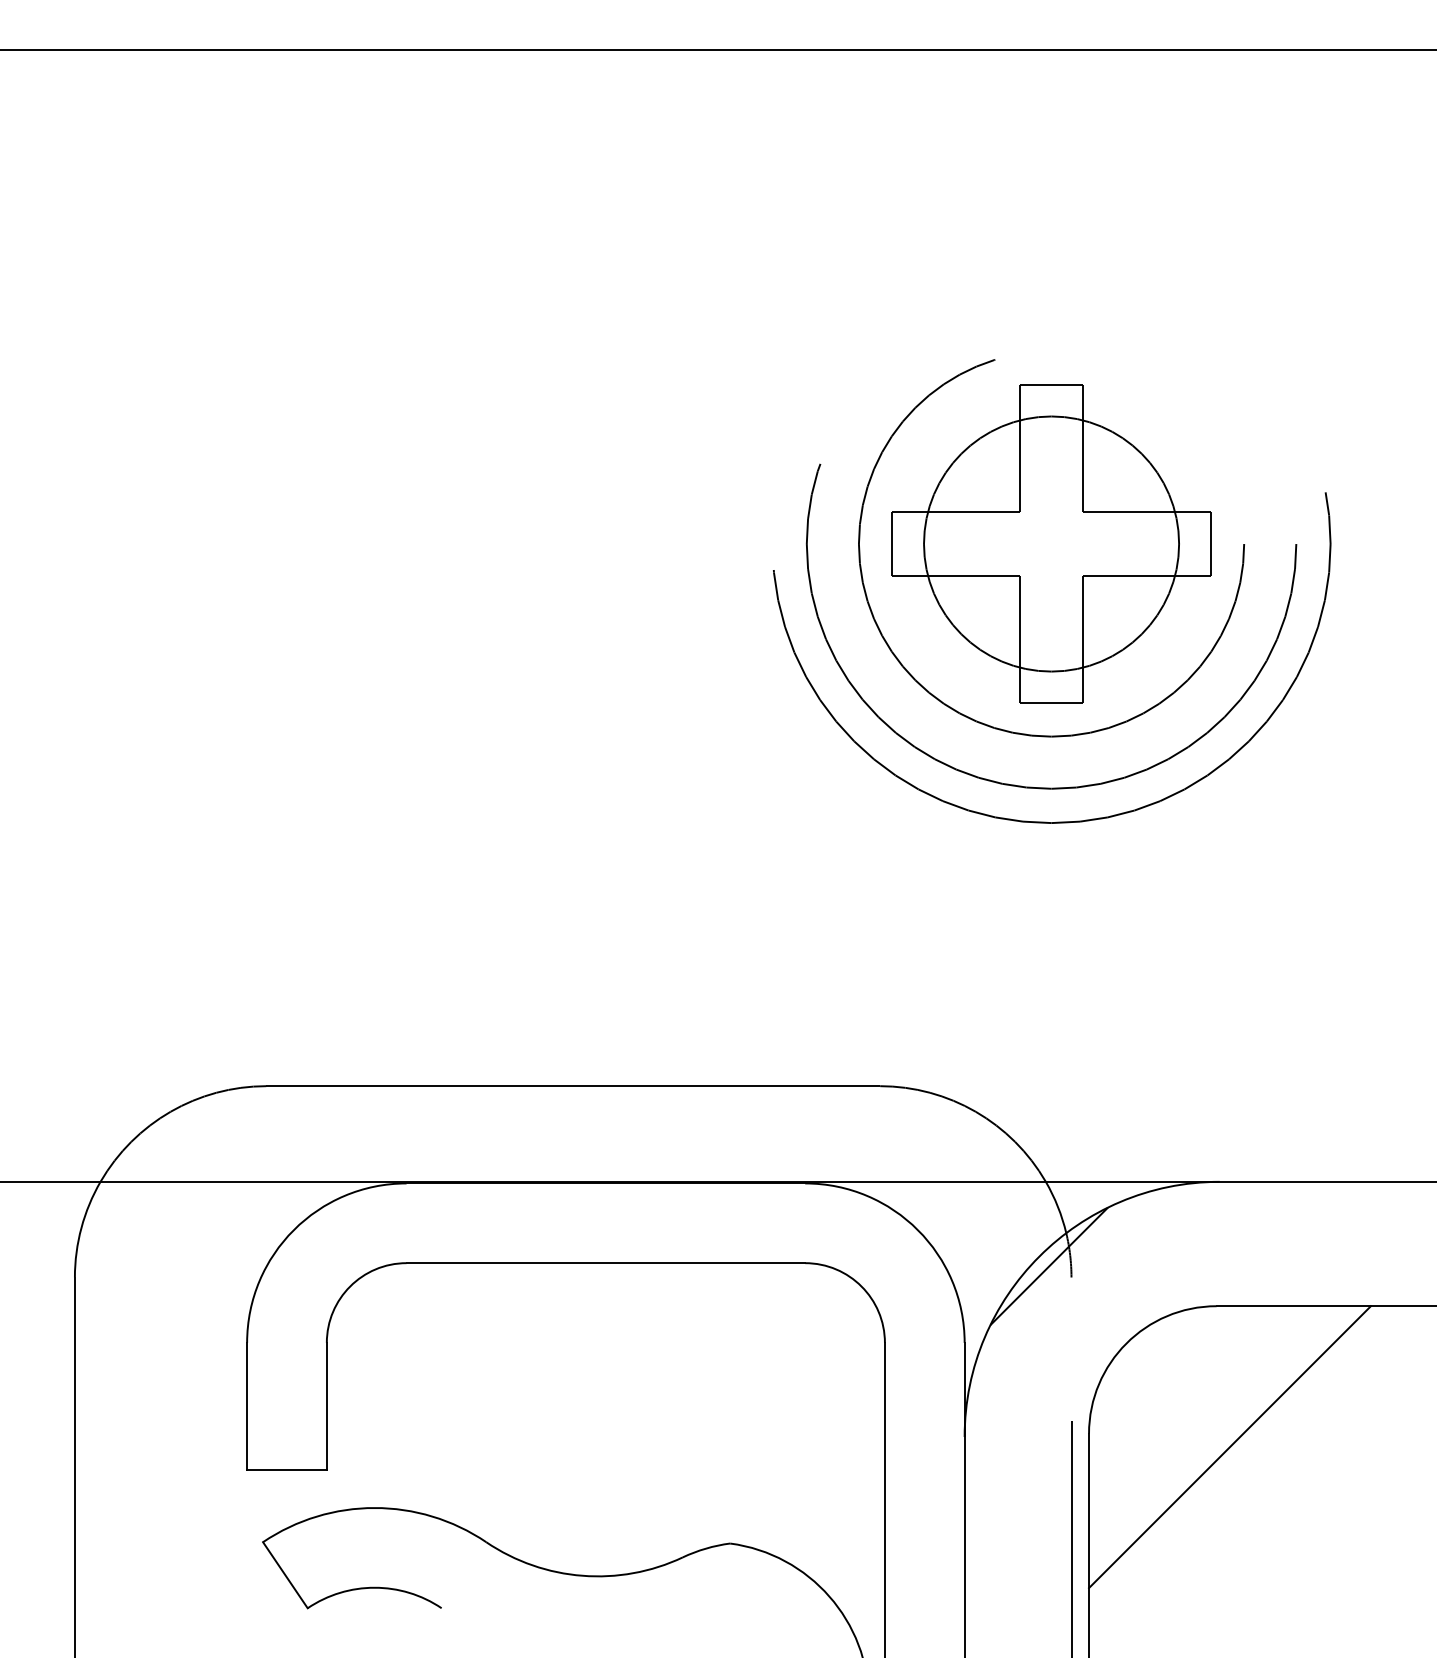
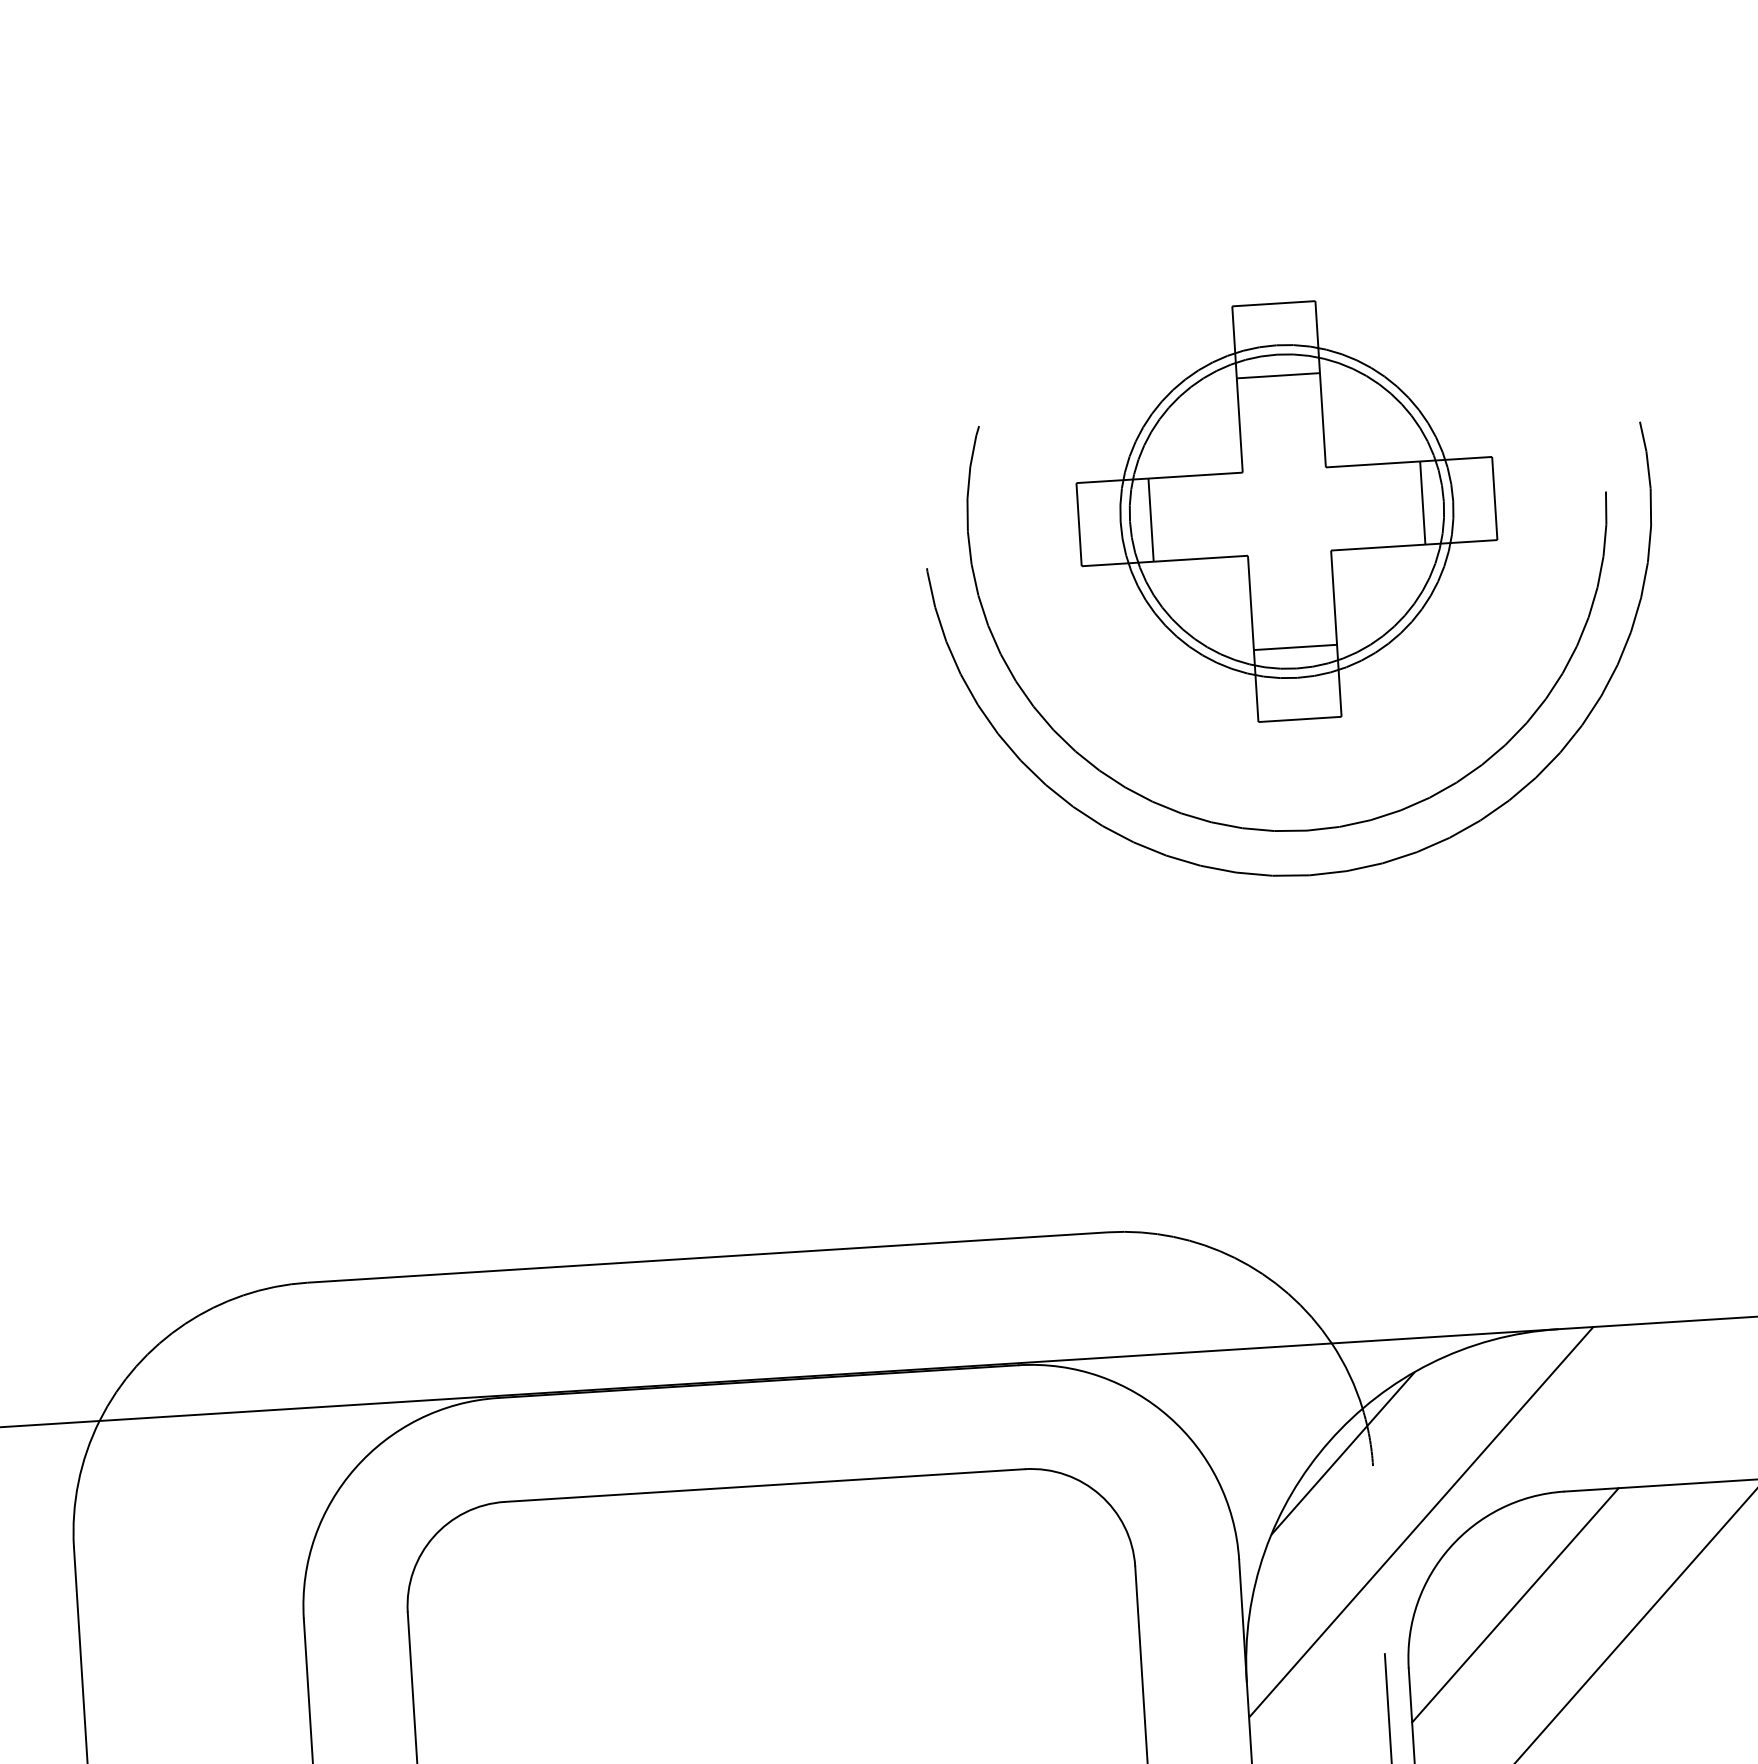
line: (1051, 439) -> (1278, 375), added
line: (947, 543) -> (1151, 519), added
circle: (1051, 543) -> (1286, 510), size x0.62
line: (1155, 543) -> (1422, 502), added
line: (1051, 648) -> (1295, 647), added
line: (1105, 1322) -> (1421, 1521), added
line: (1173, 1390) -> (1515, 1604), added

